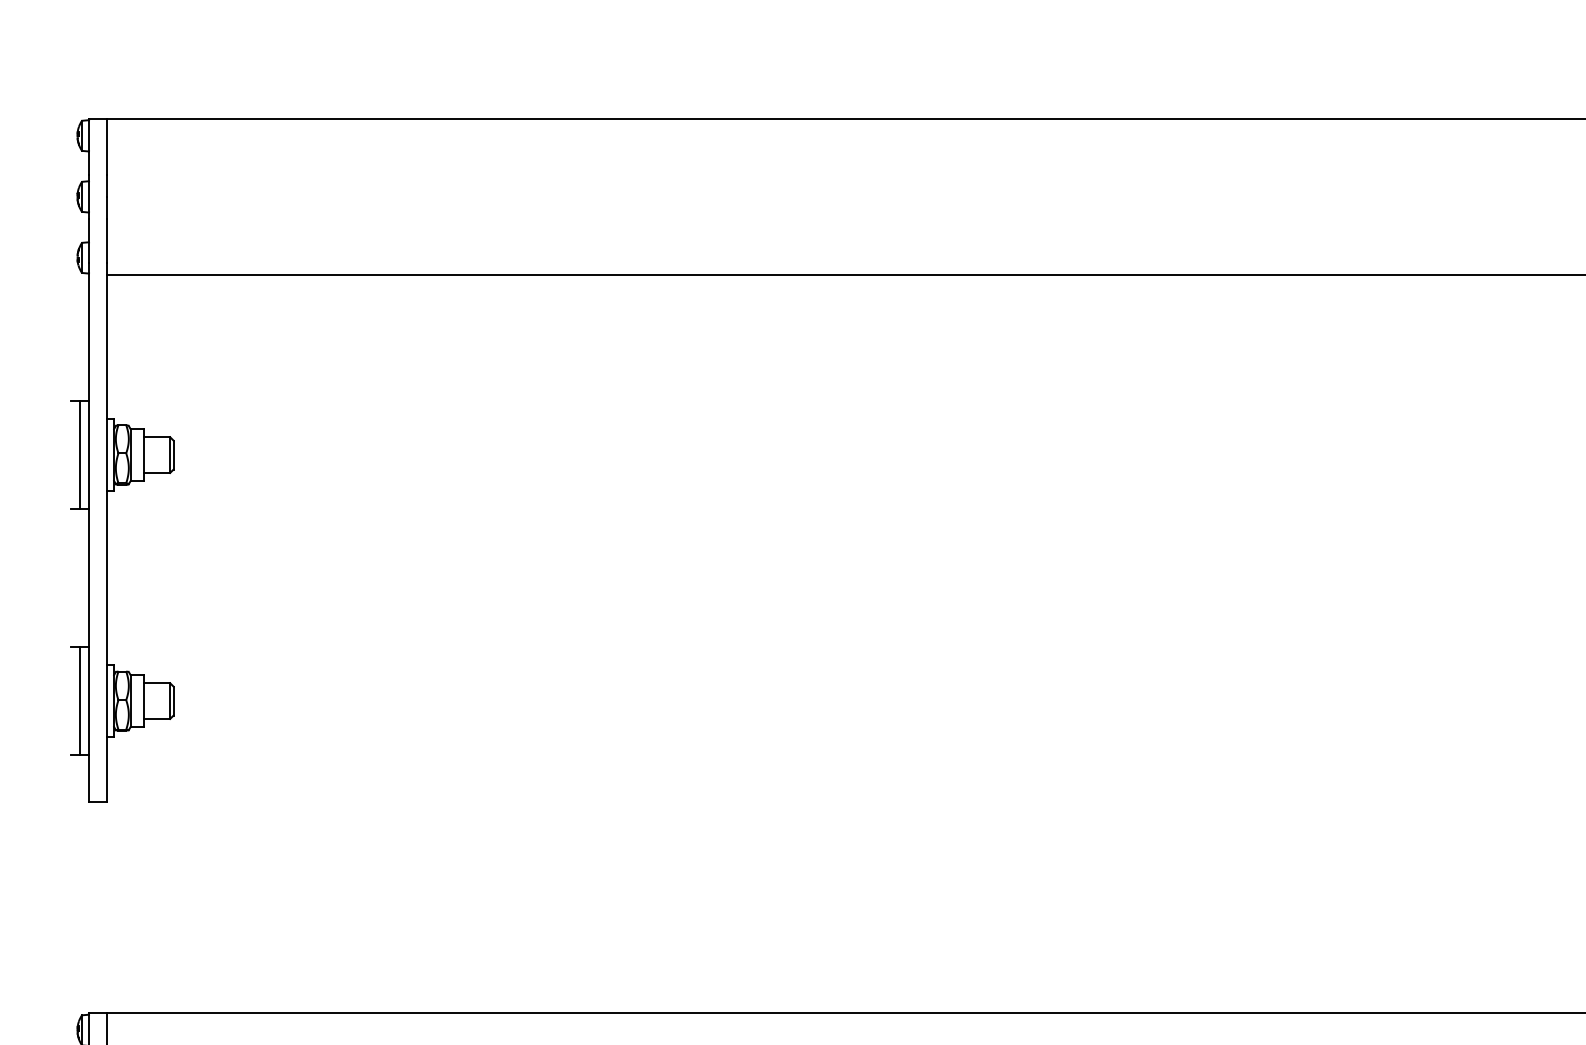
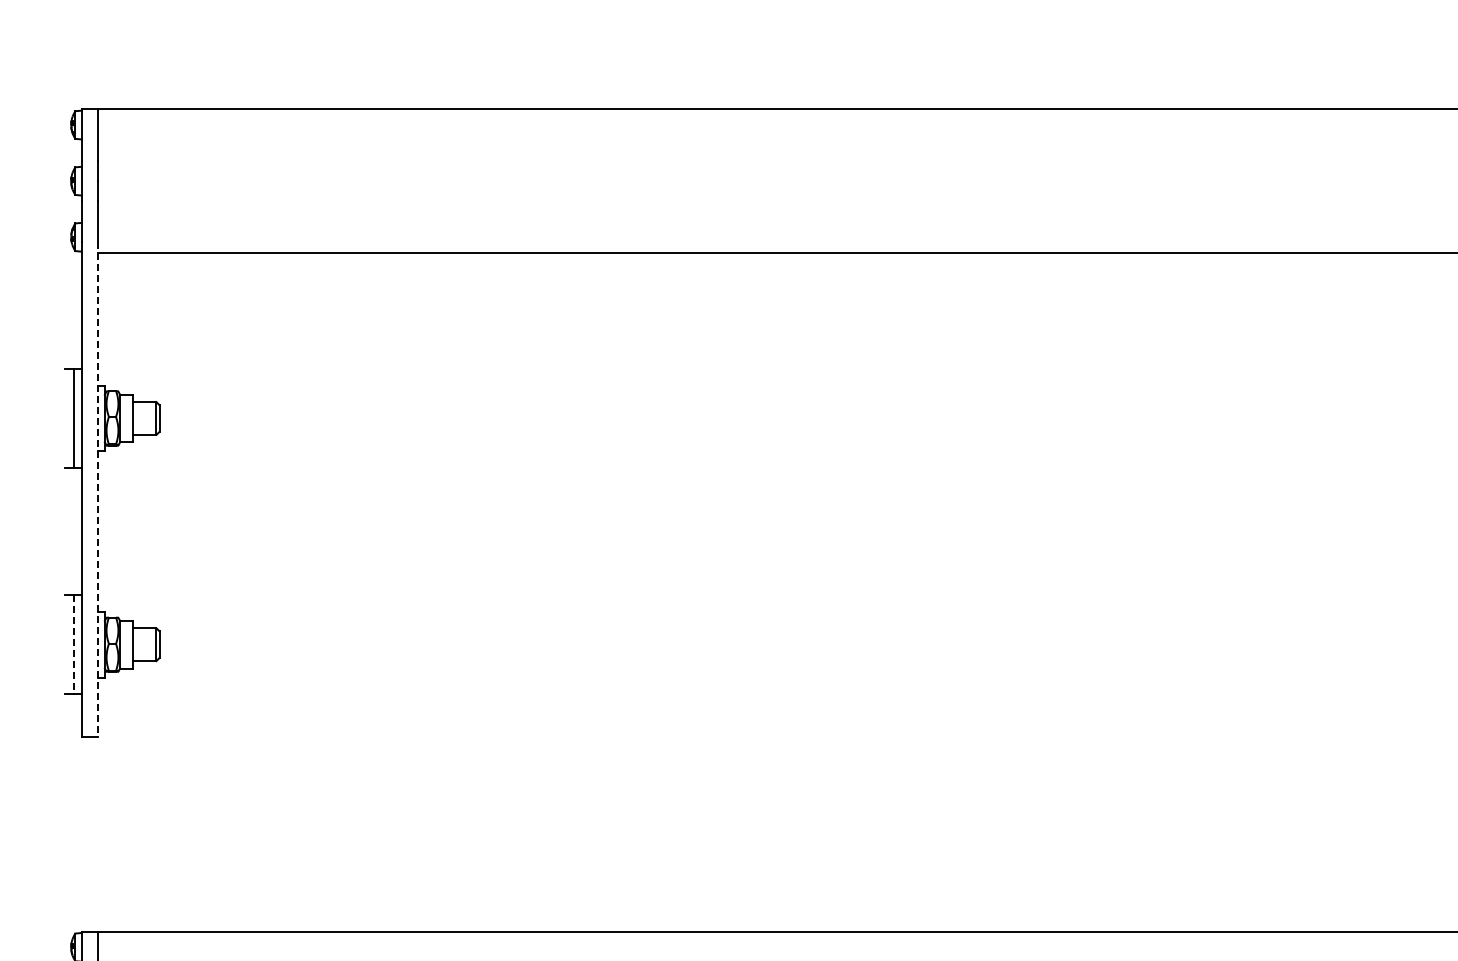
line: (107, 533) -> (98, 490), solid -> dashed
line: (79, 701) -> (73, 645), solid -> dashed

